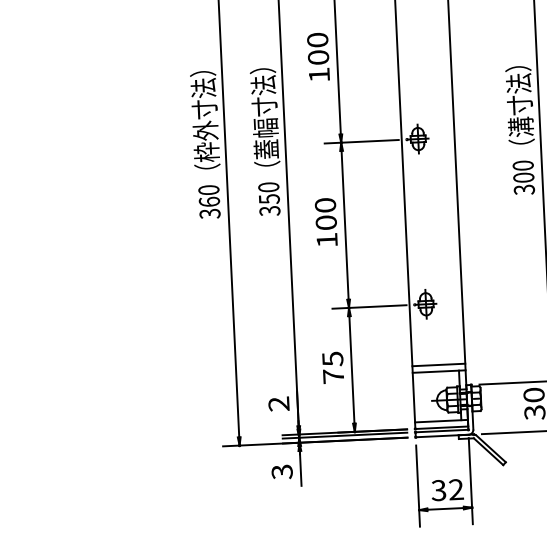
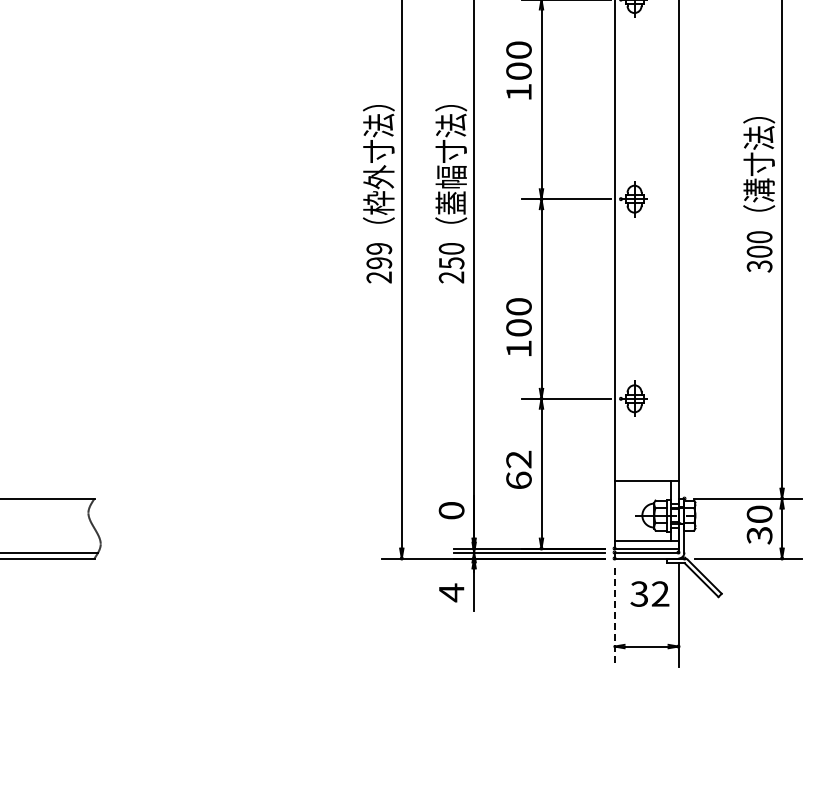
text: (318, 56) -> (518, 70), moved
text: (209, 202) -> (379, 263), 360 -> 299
text: (269, 211) -> (451, 277), 350 -> 250
text: (325, 221) -> (518, 326), moved
line: (438, 364) -> (646, 472), removed
text: (332, 367) -> (518, 469), 75 -> 62
text: (278, 403) -> (451, 510), 2 -> 0
text: (282, 471) -> (451, 592), 3 -> 4
line: (418, 486) -> (614, 618), solid -> dashed
text: (447, 489) -> (649, 593), moved

